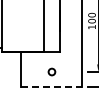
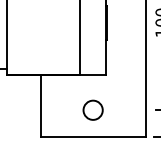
circle: (51, 71) -> (92, 109), size x1.67
line: (51, 87) -> (92, 136), dashed -> solid

